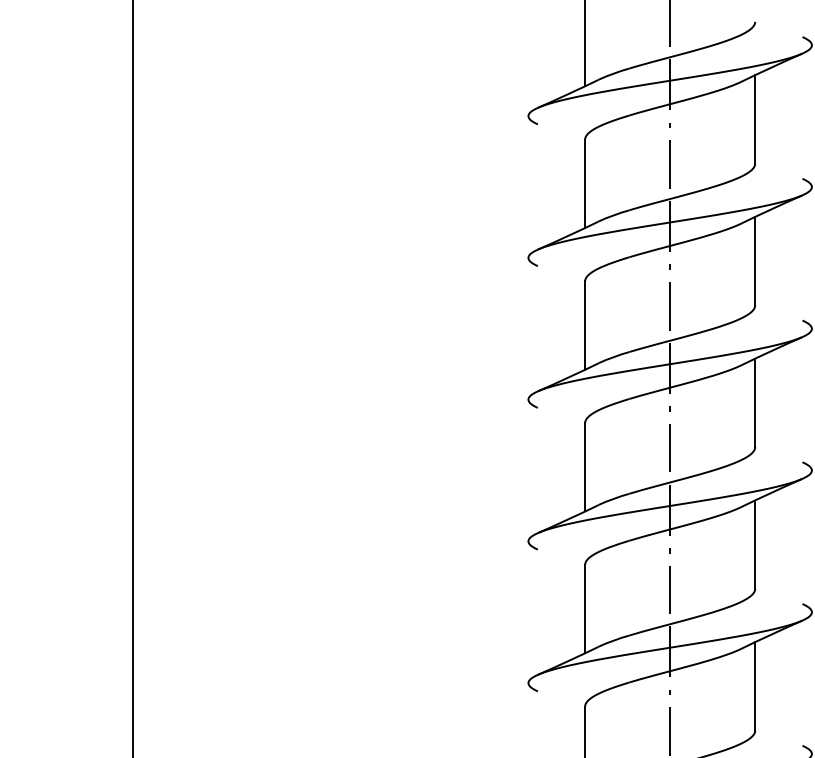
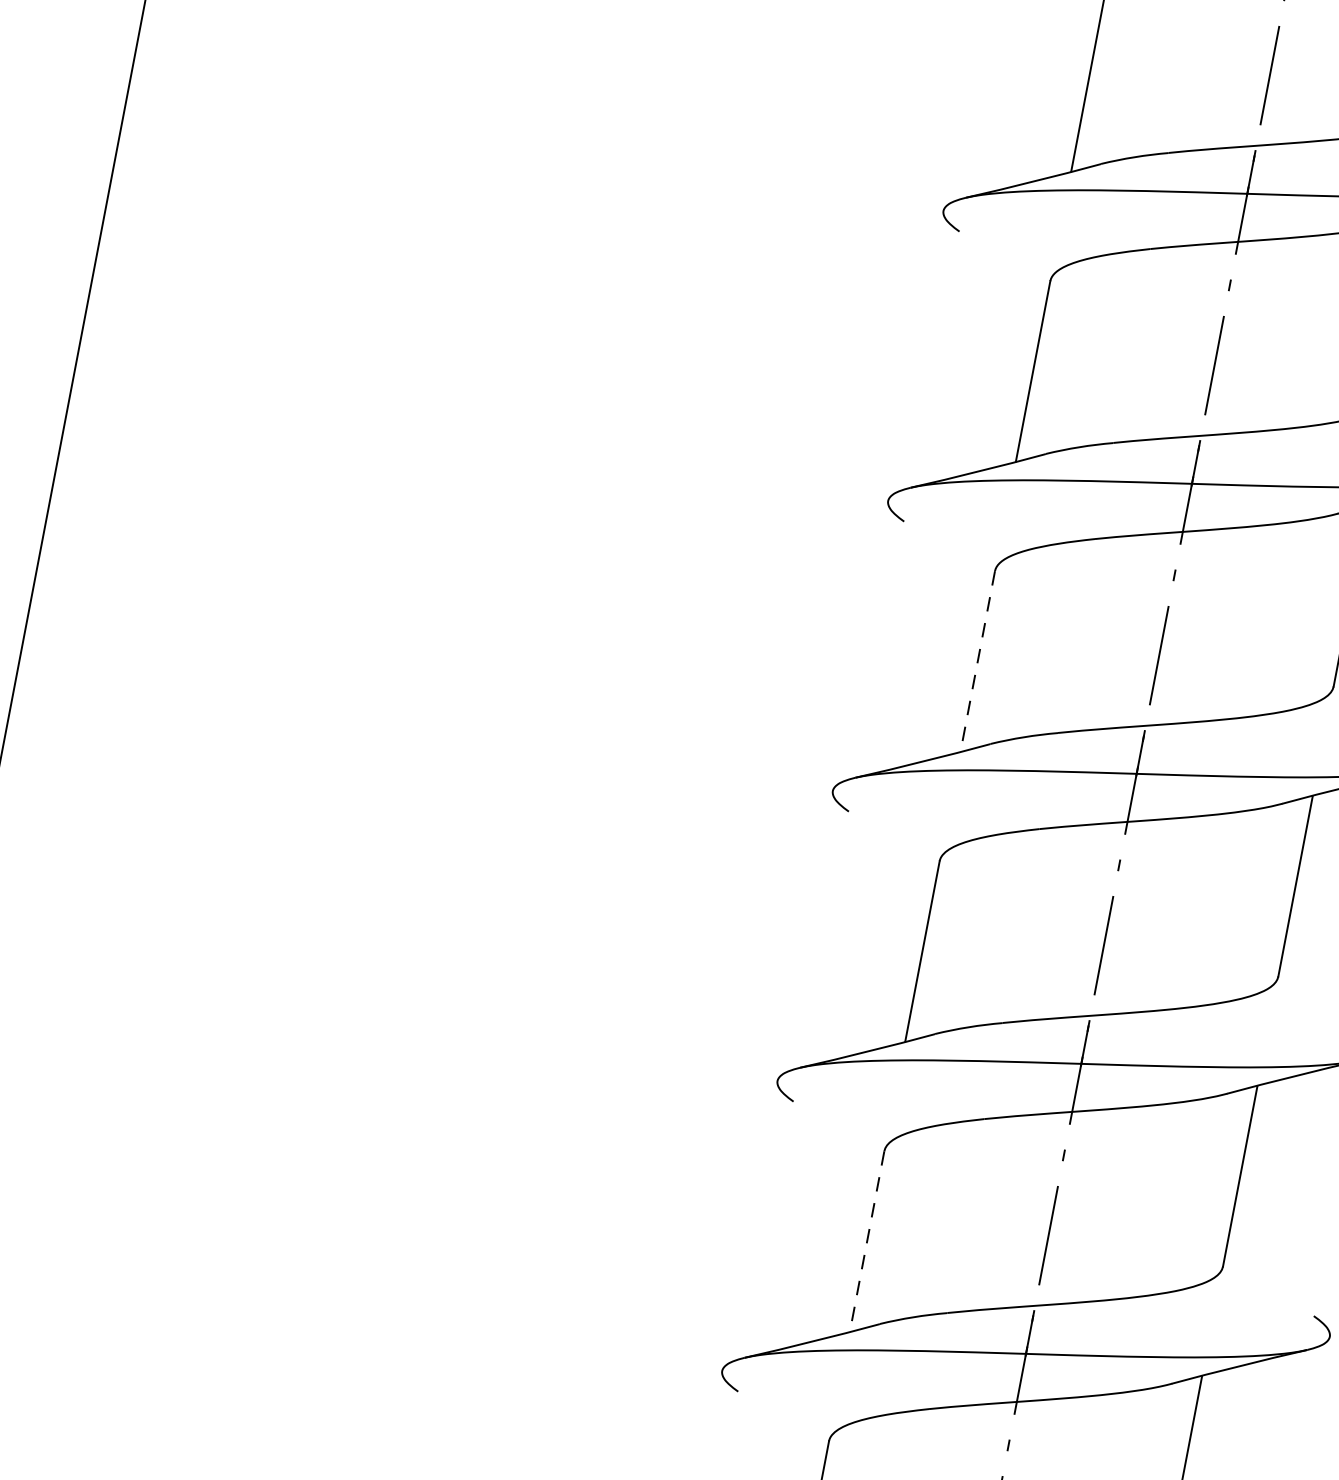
line: (585, 325) -> (978, 661), solid -> dashed
line: (585, 609) -> (867, 1242), solid -> dashed

